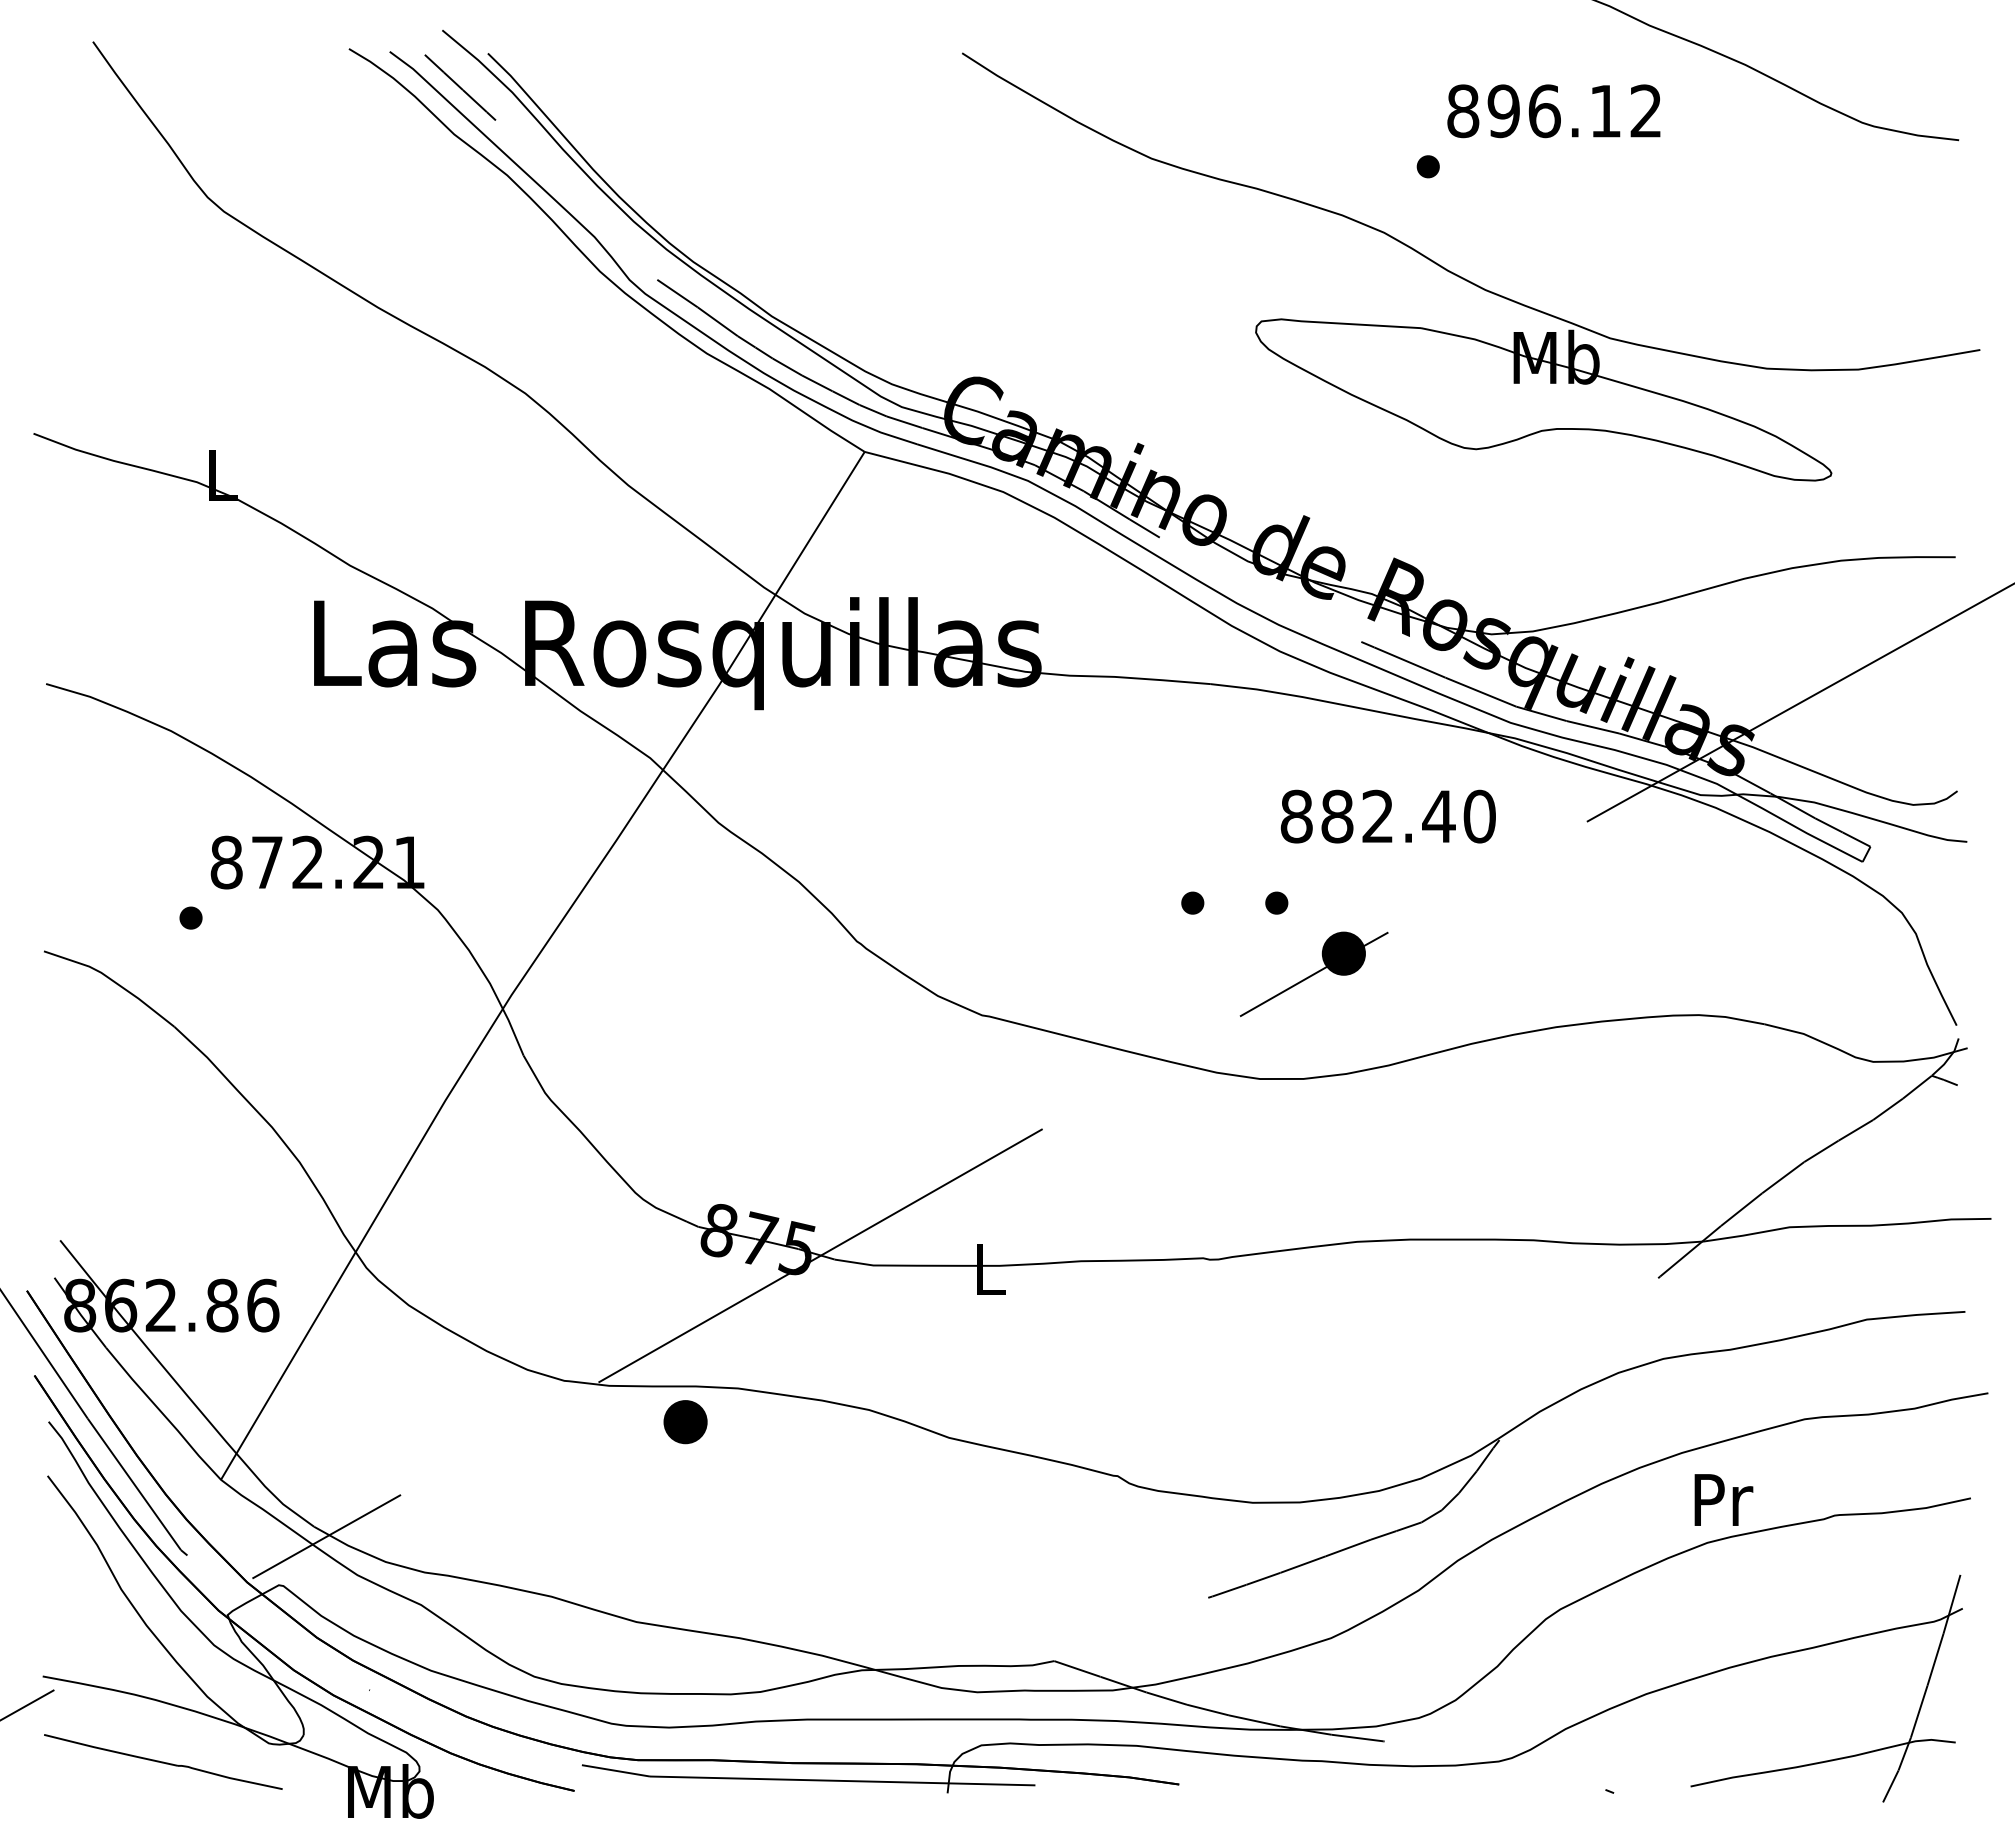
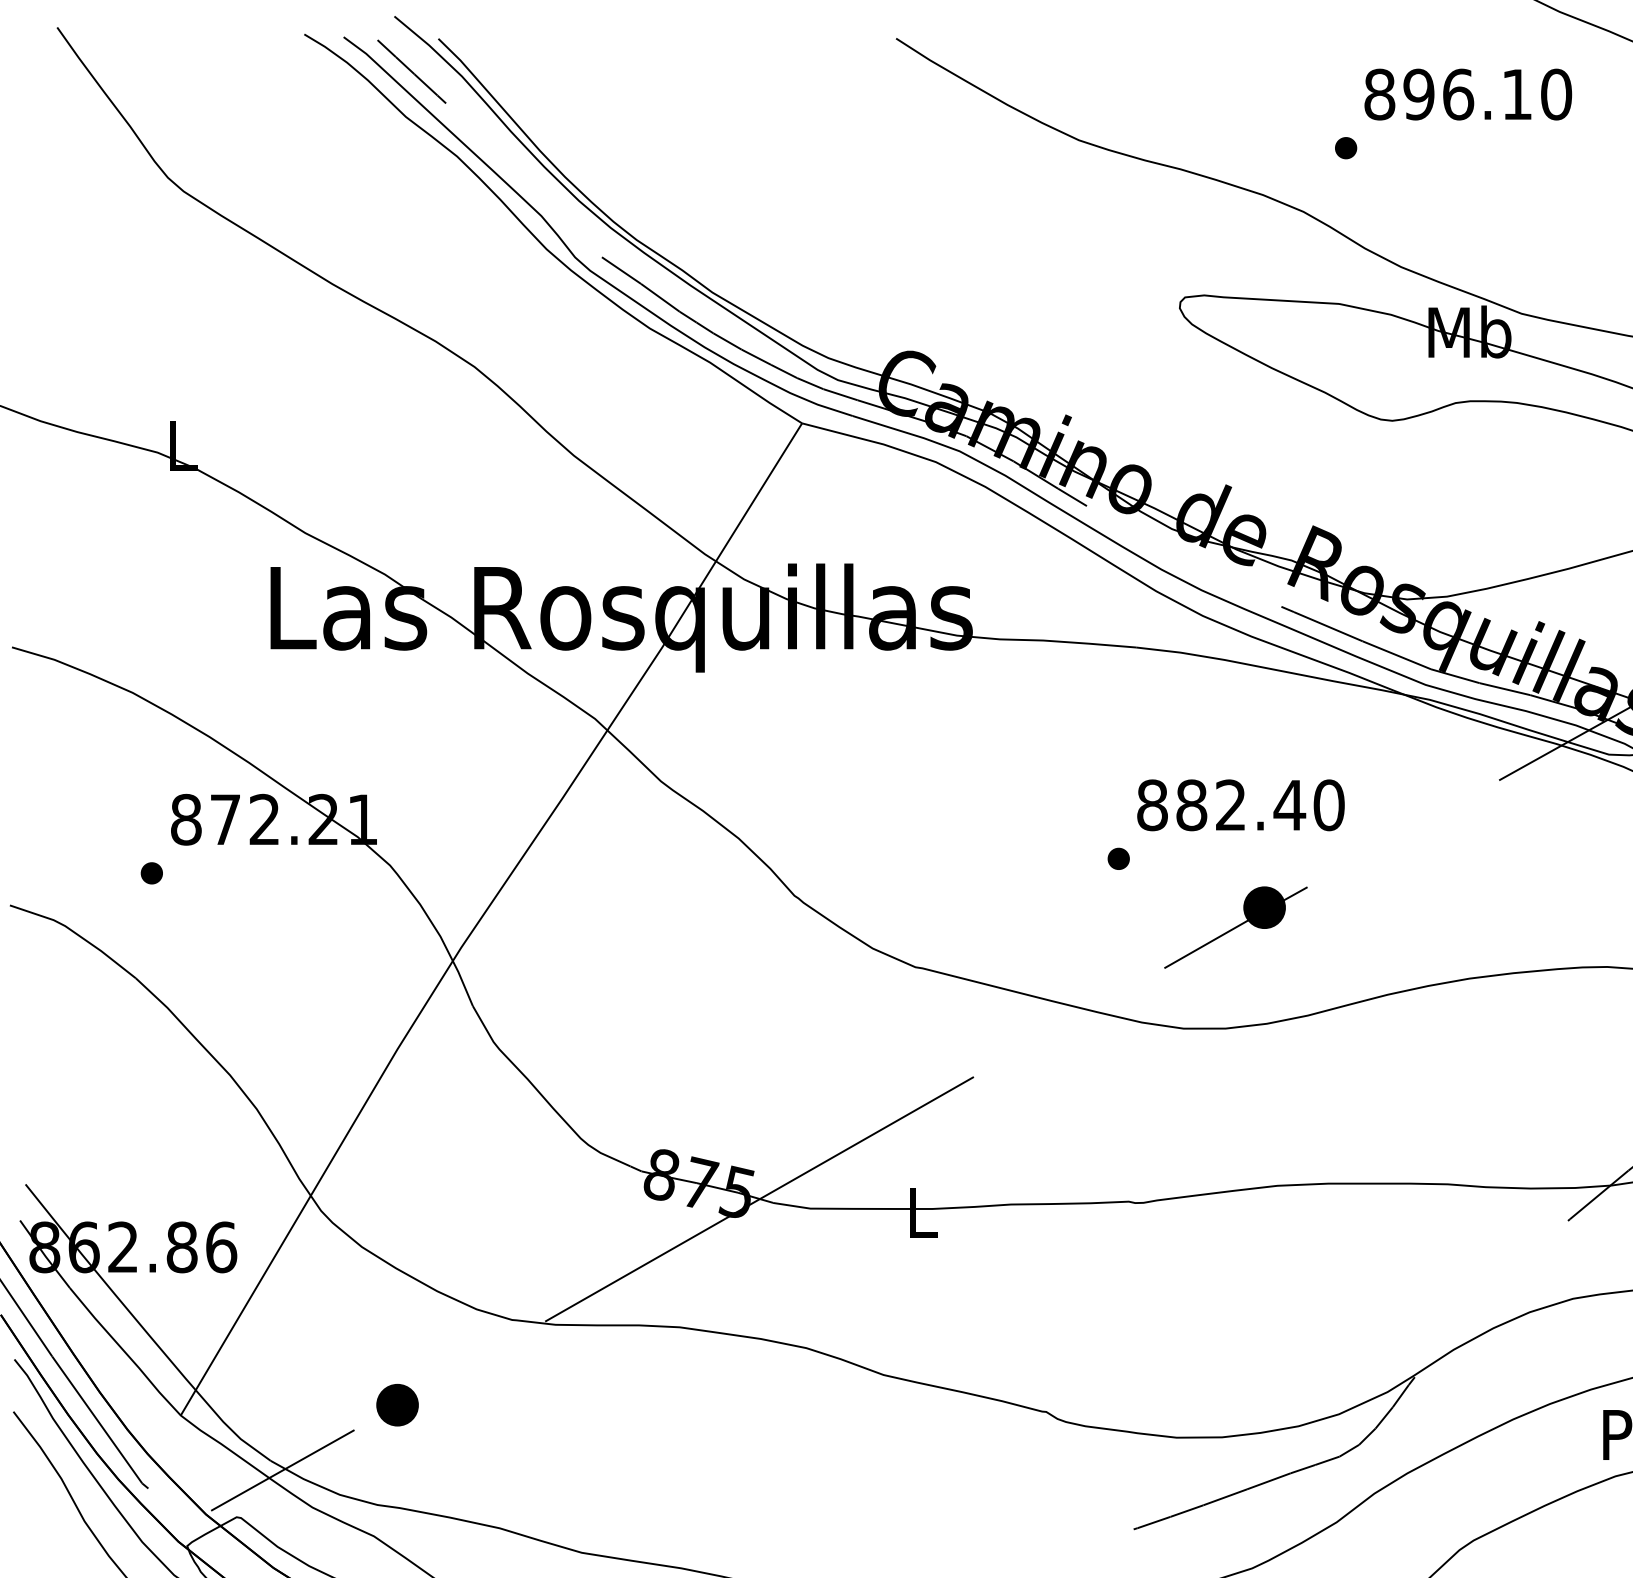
text: (1646, 111) -> (1556, 94), 896.12 -> 896.10
text: (1387, 816) -> (1240, 805), moved
part: (1276, 902) -> (1199, 858), removed
part: (685, 1422) -> (397, 1405), moved

